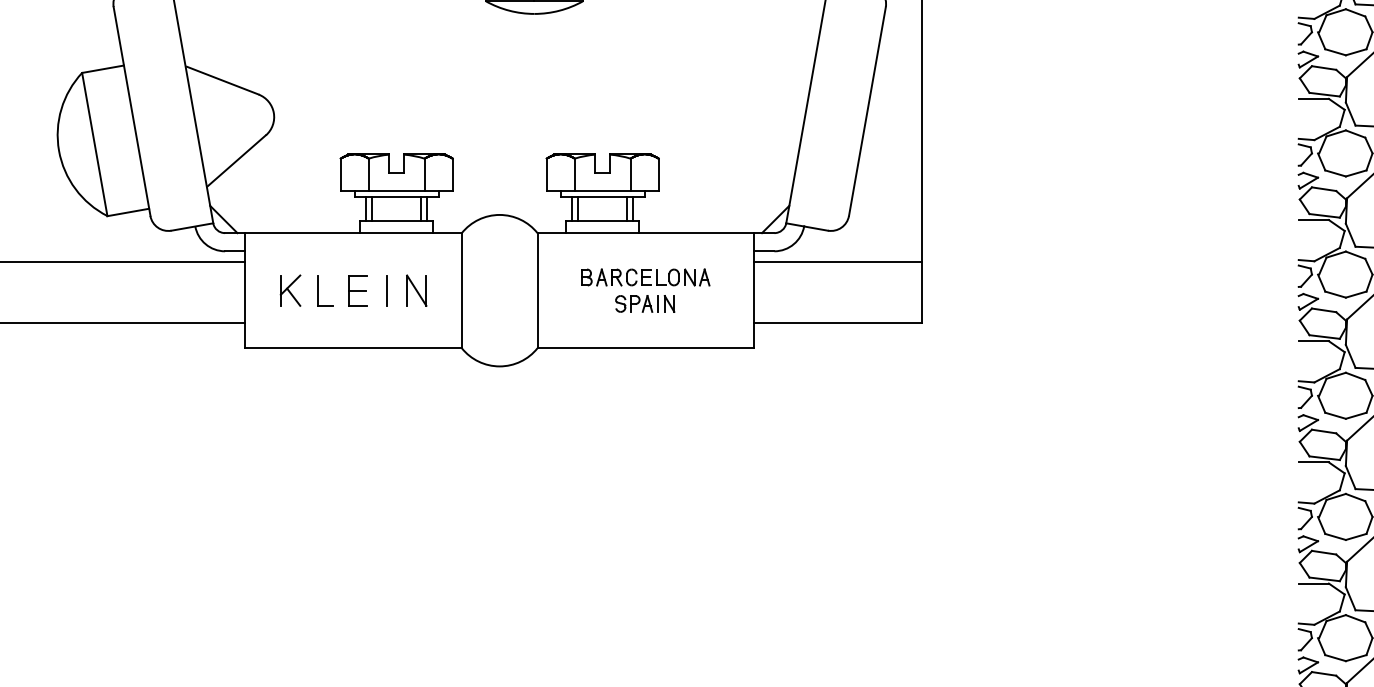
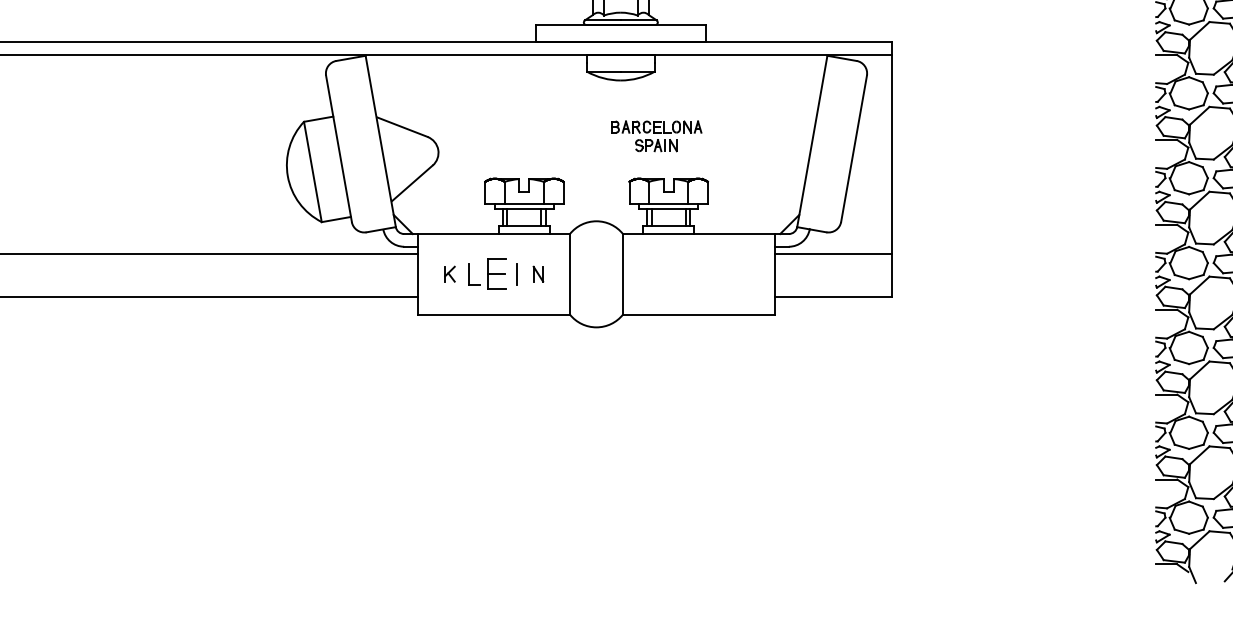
part: (289, 289) -> (449, 273), size x0.7
part: (416, 289) -> (538, 273), size x0.7
part: (358, 290) -> (497, 274), size x1.4
part: (645, 290) -> (656, 136), moved

